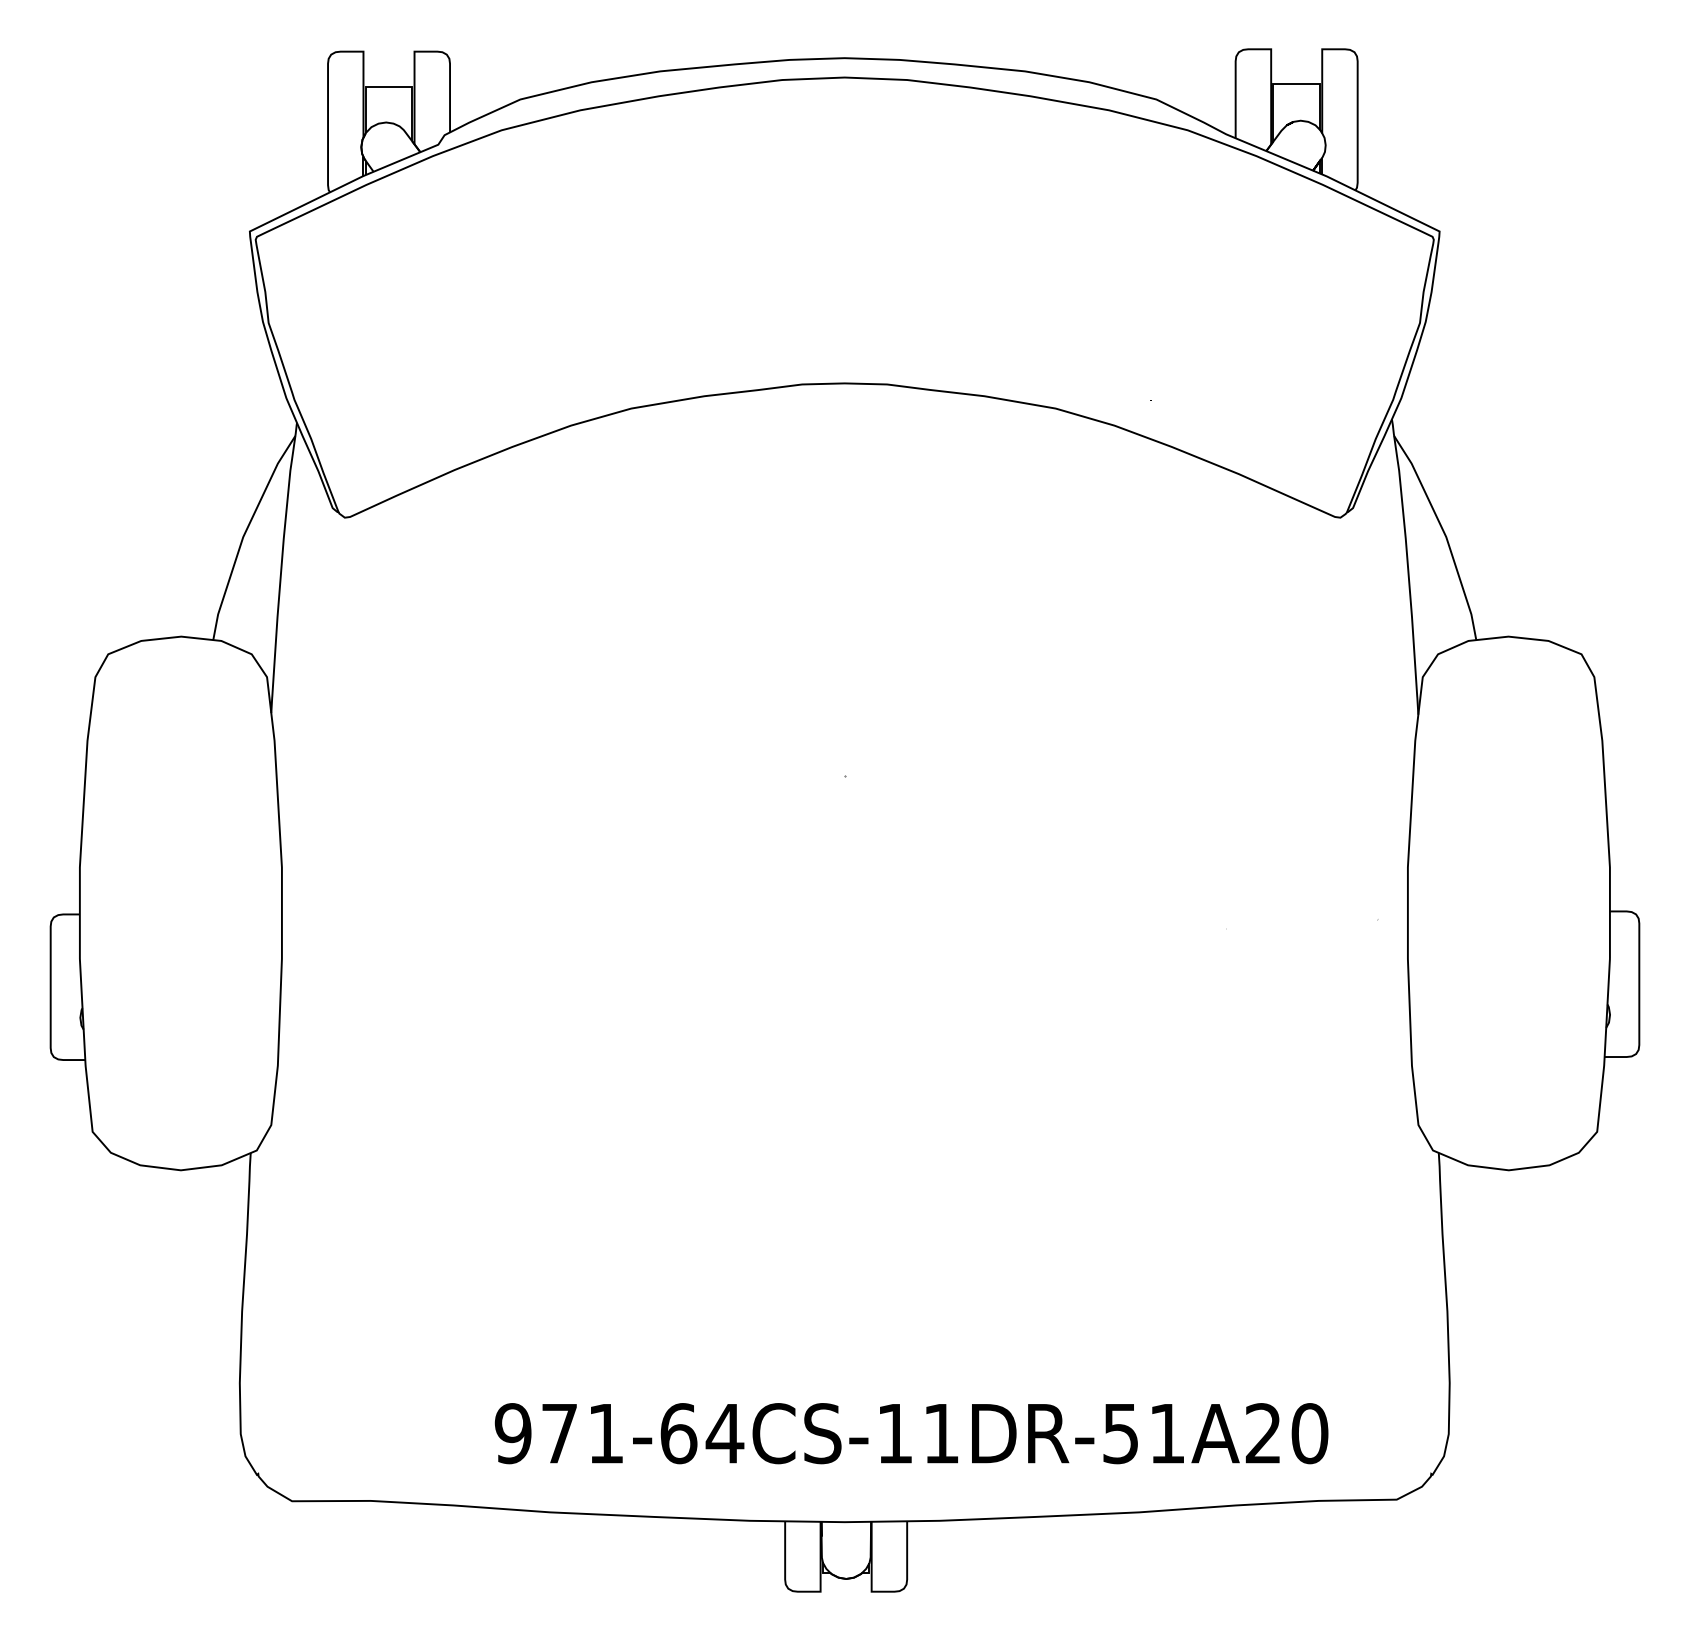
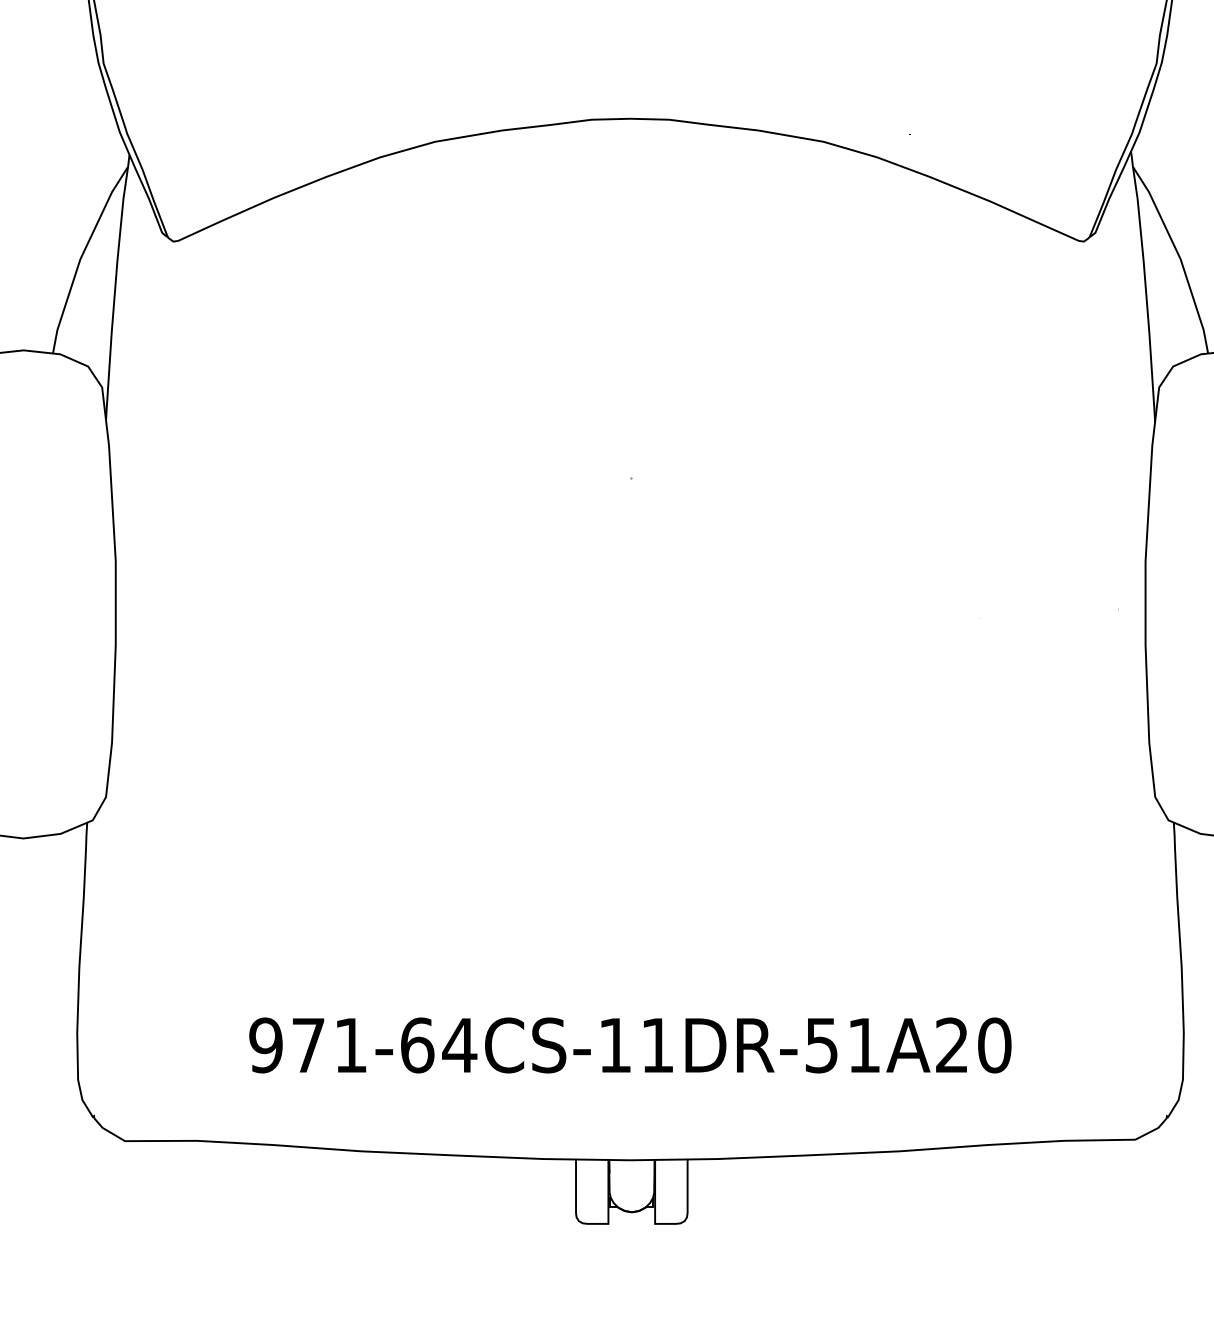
text: (911, 1433) -> (630, 1045), moved

